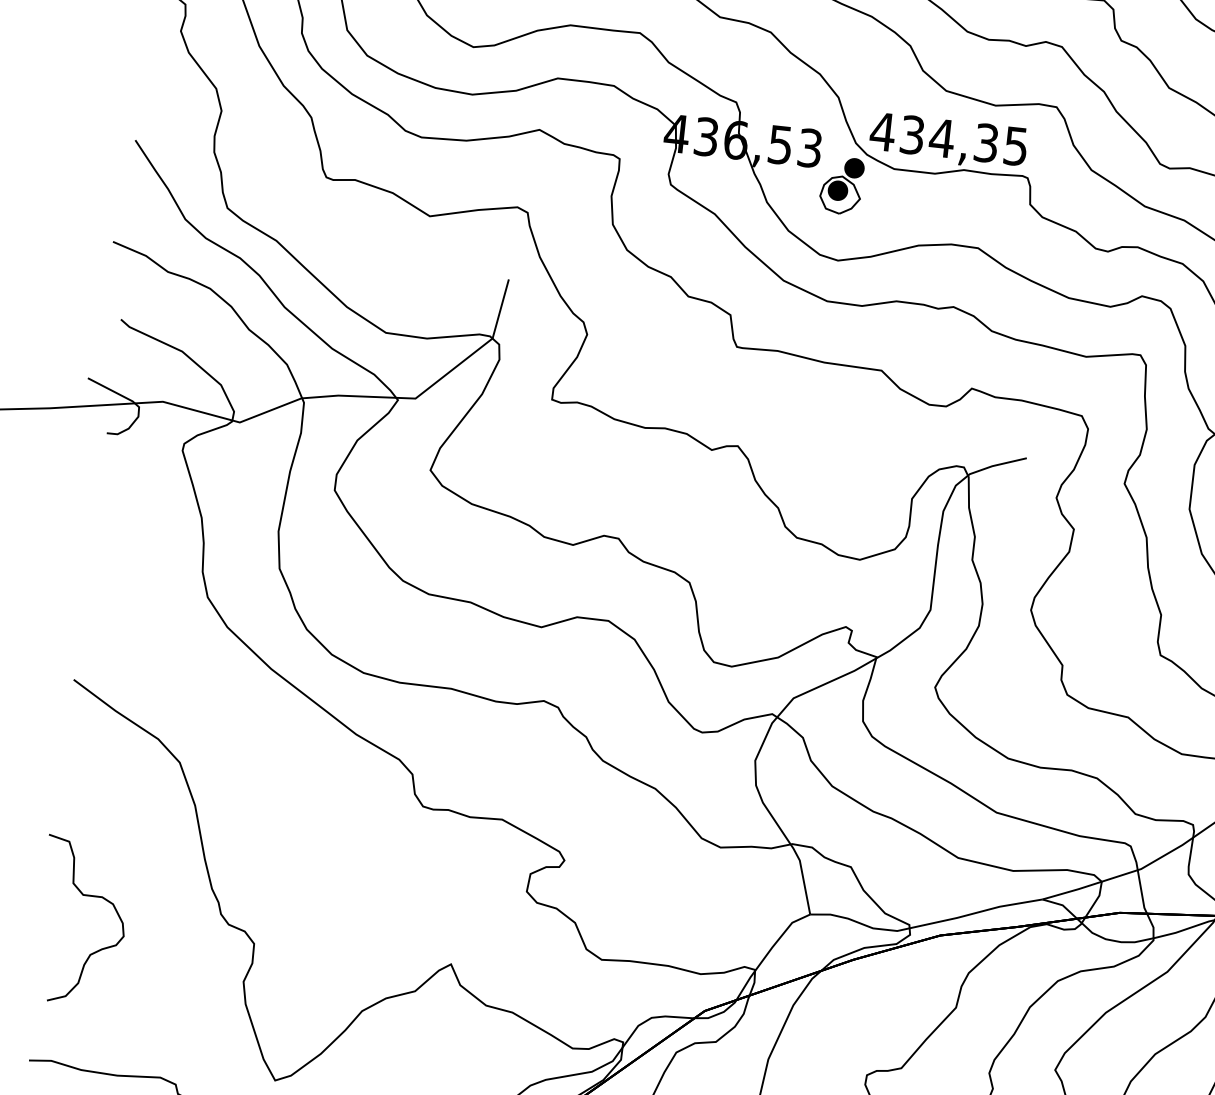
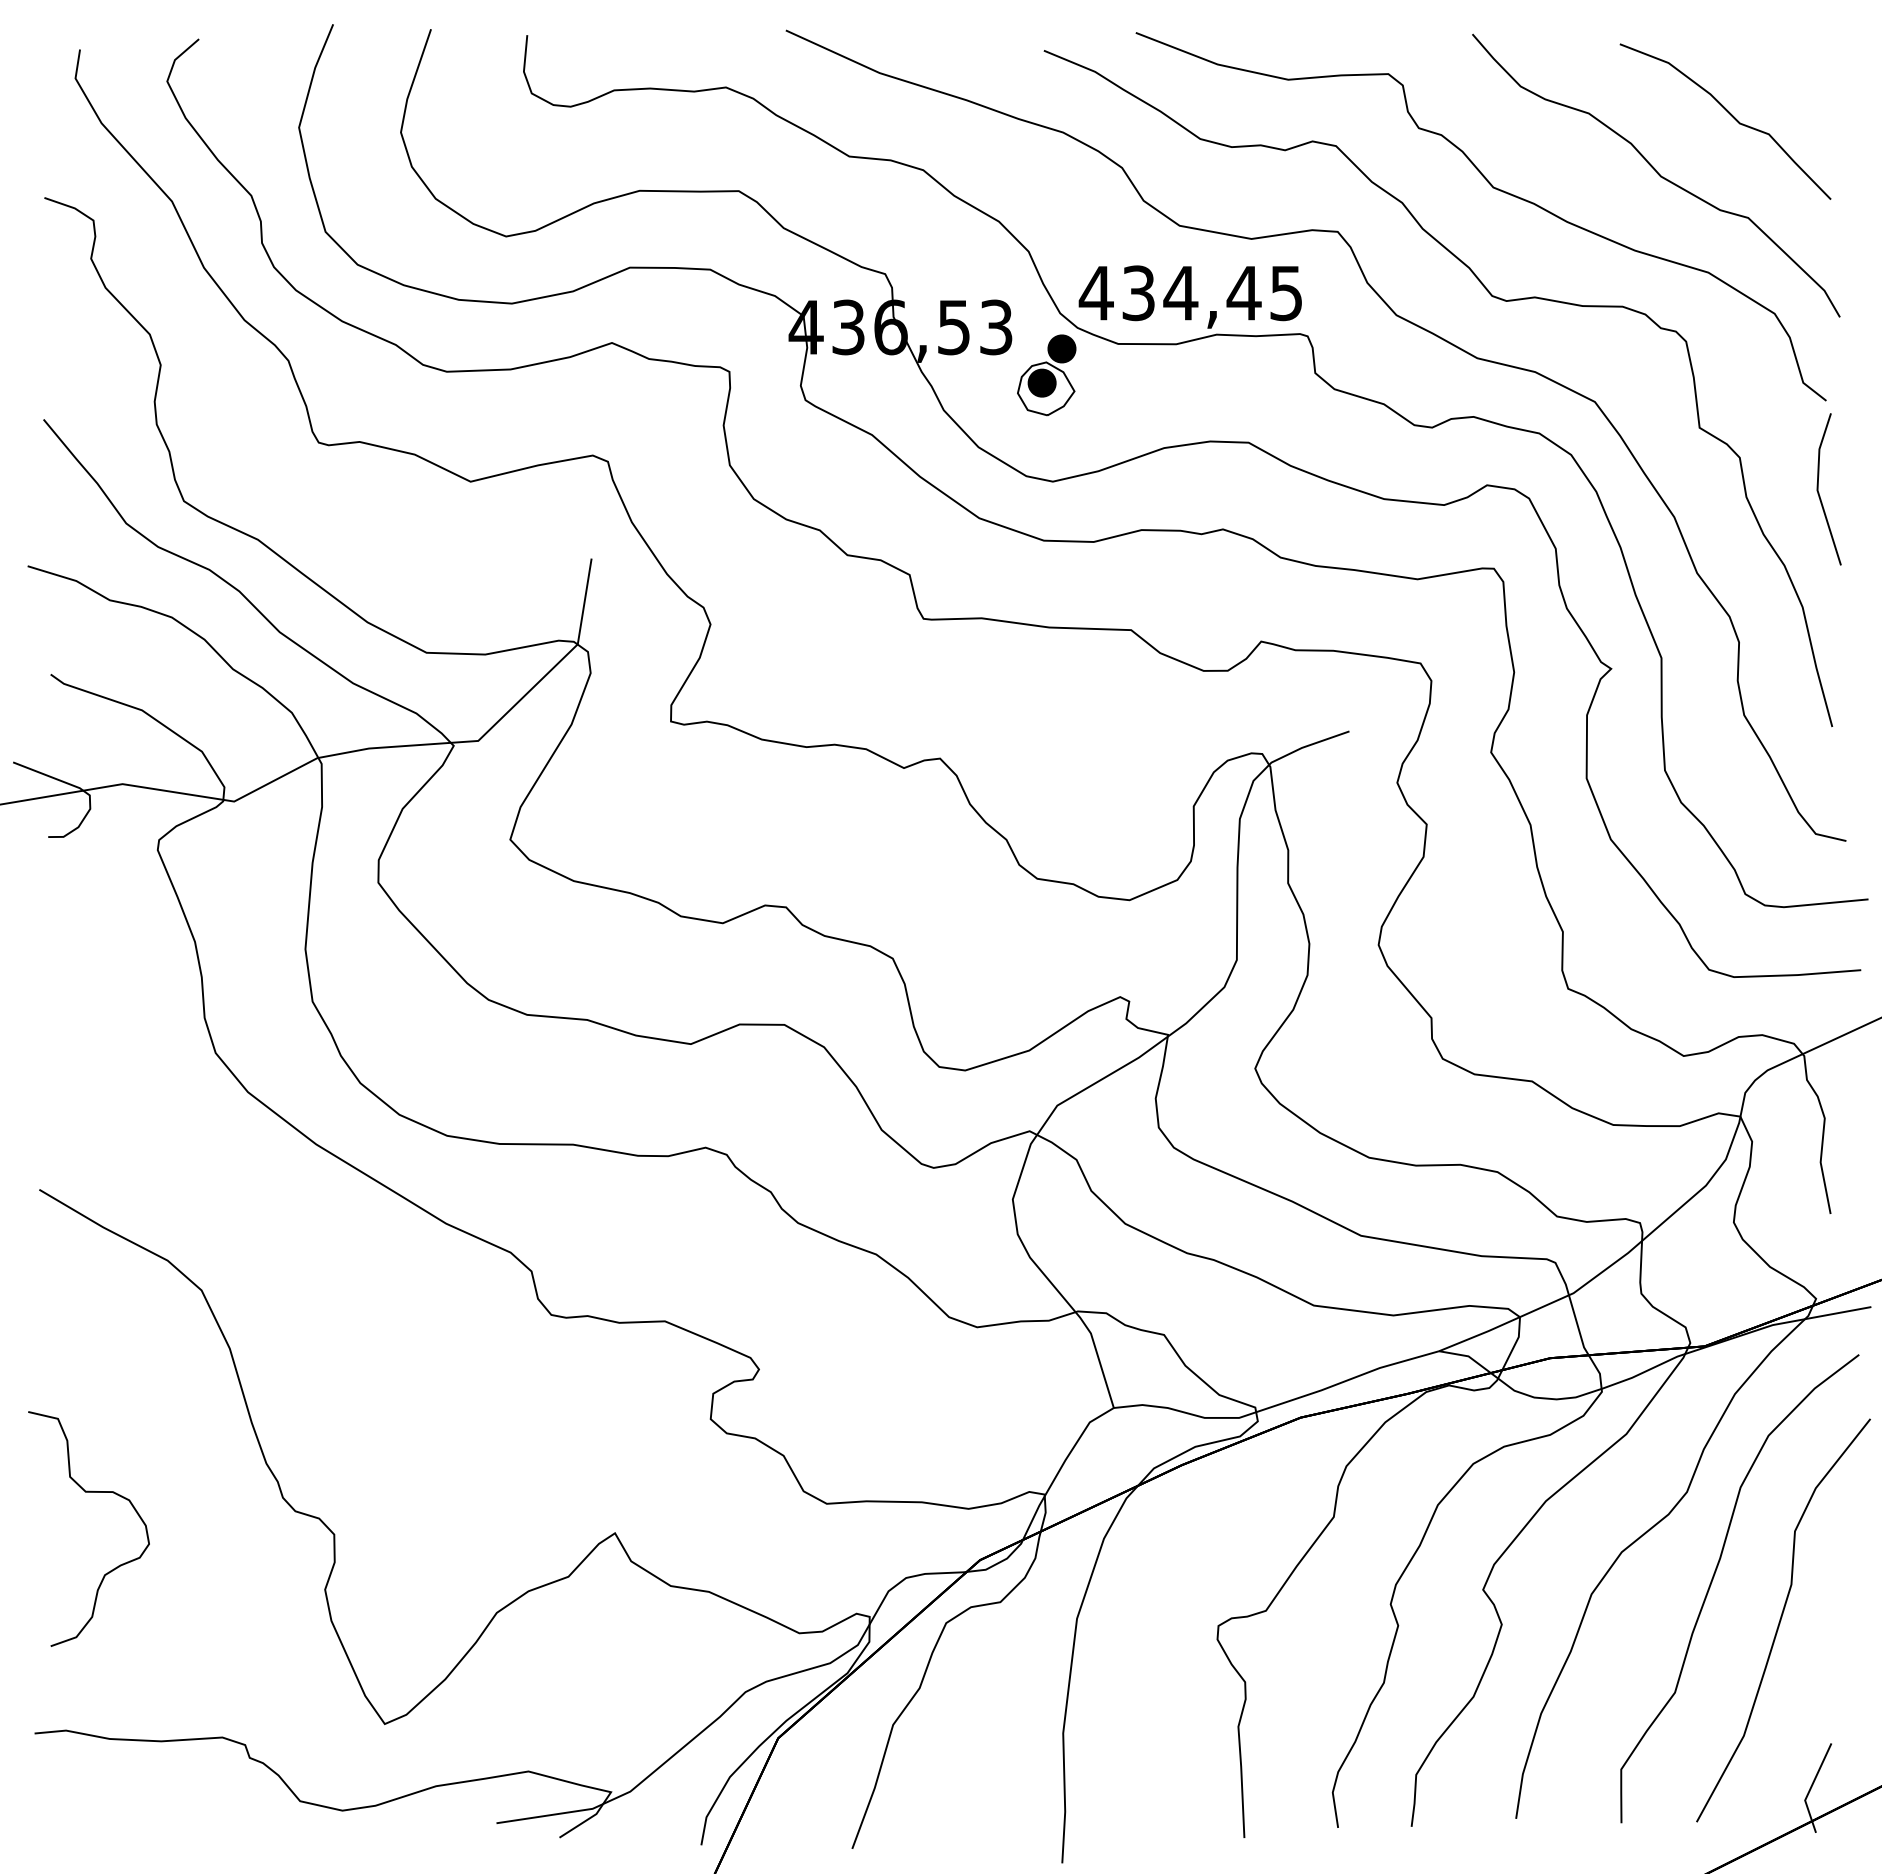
text: (985, 143) -> (1243, 293), 434,35 -> 434,45

